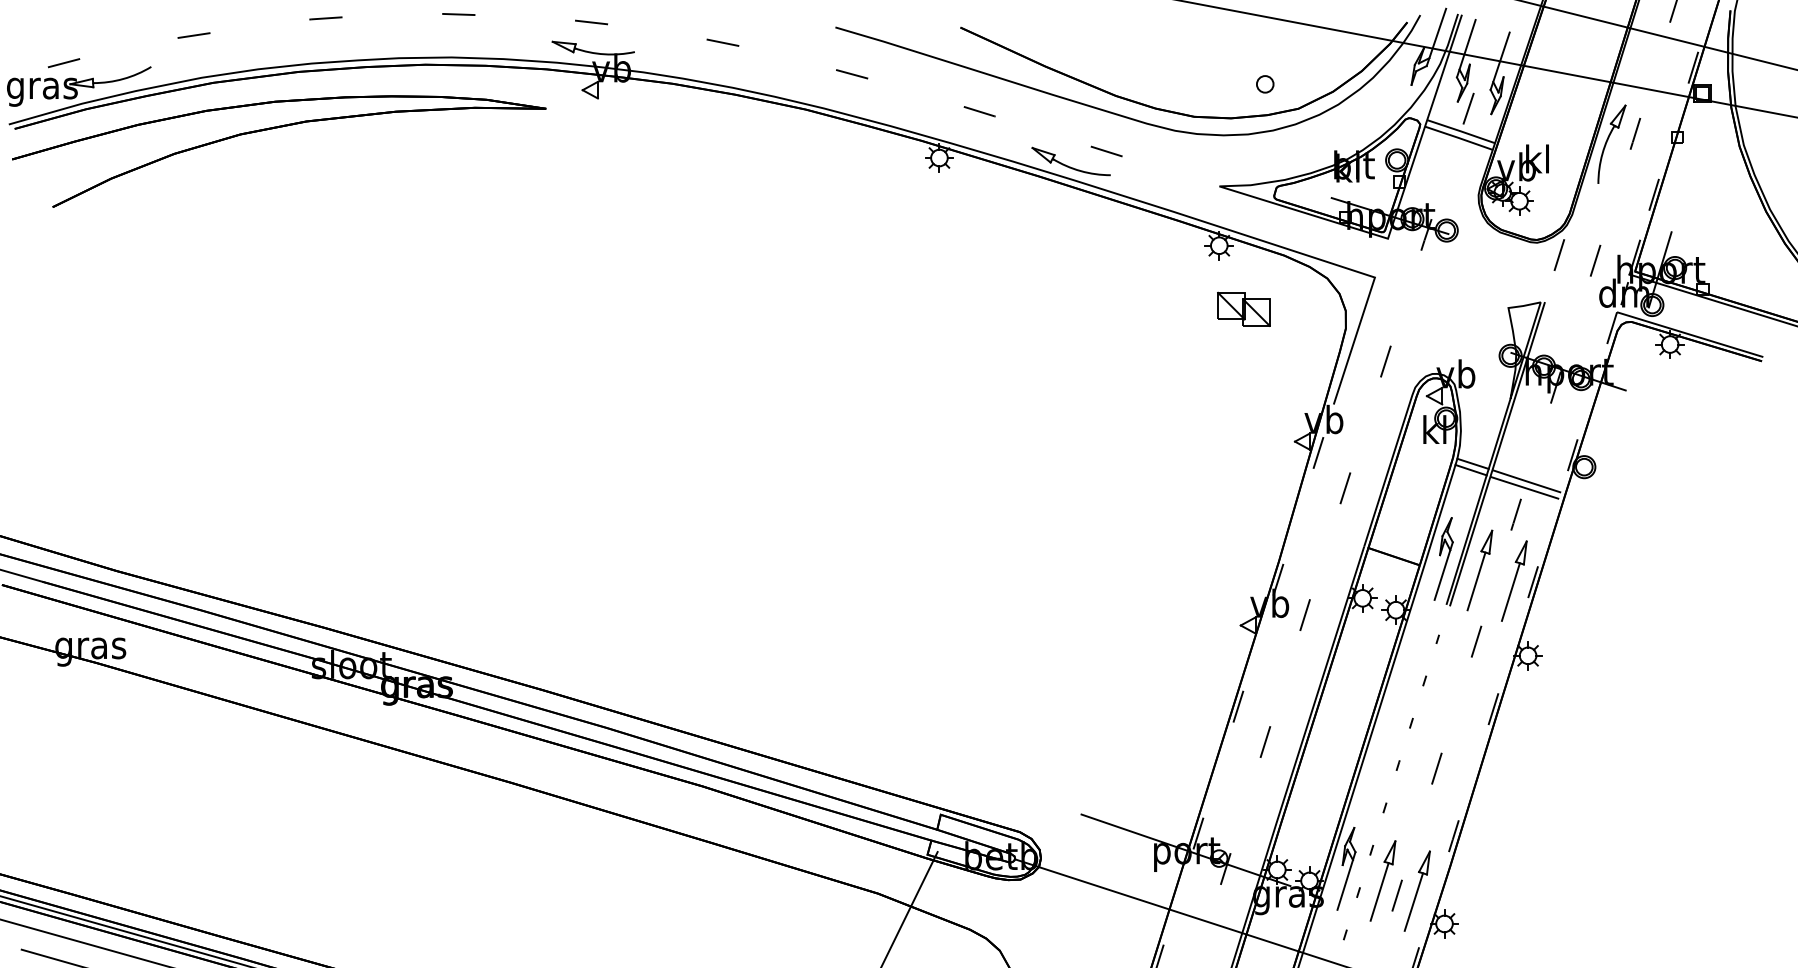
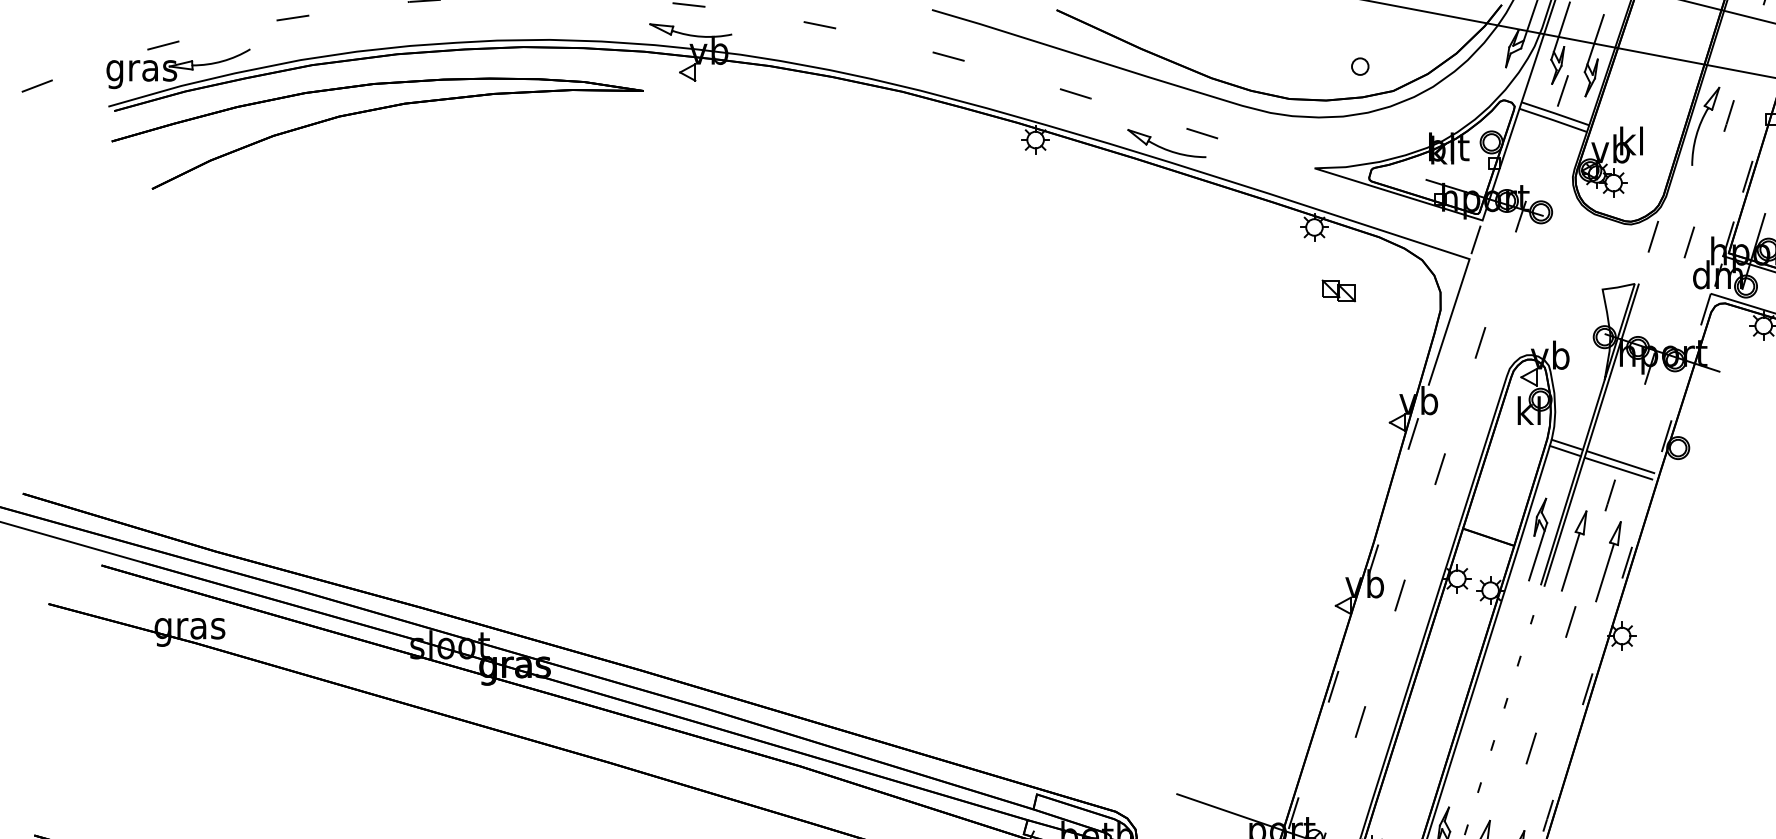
line: (1381, 257) -> (1476, 239), added
part: (1243, 309) -> (1338, 290), size x0.62

